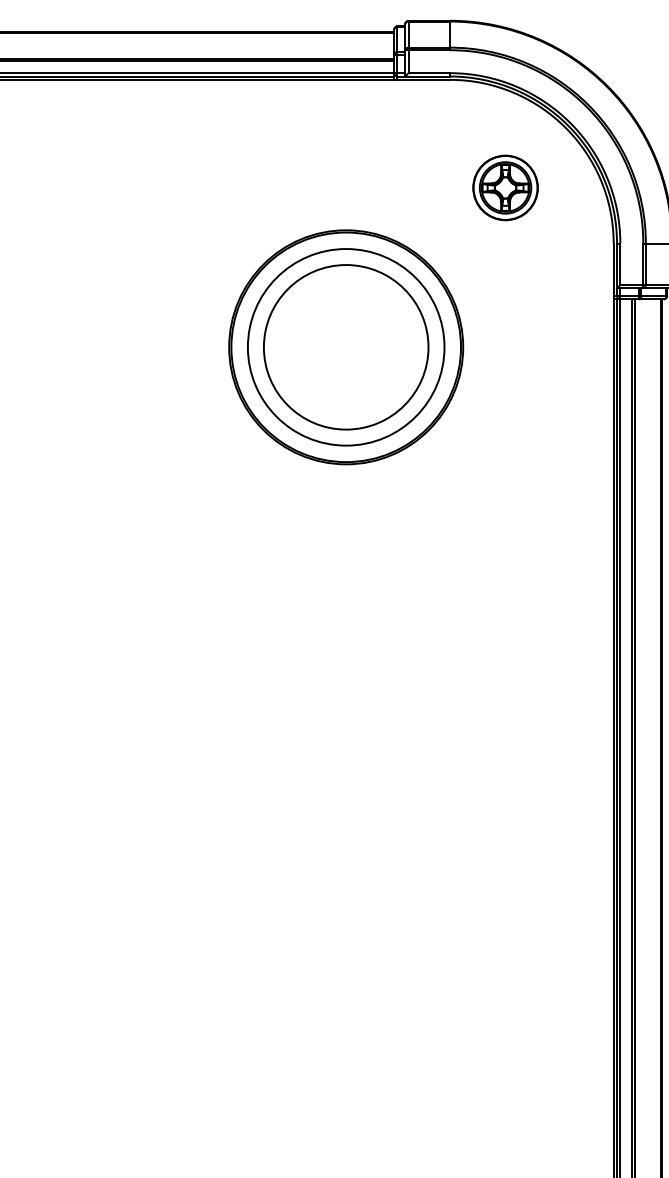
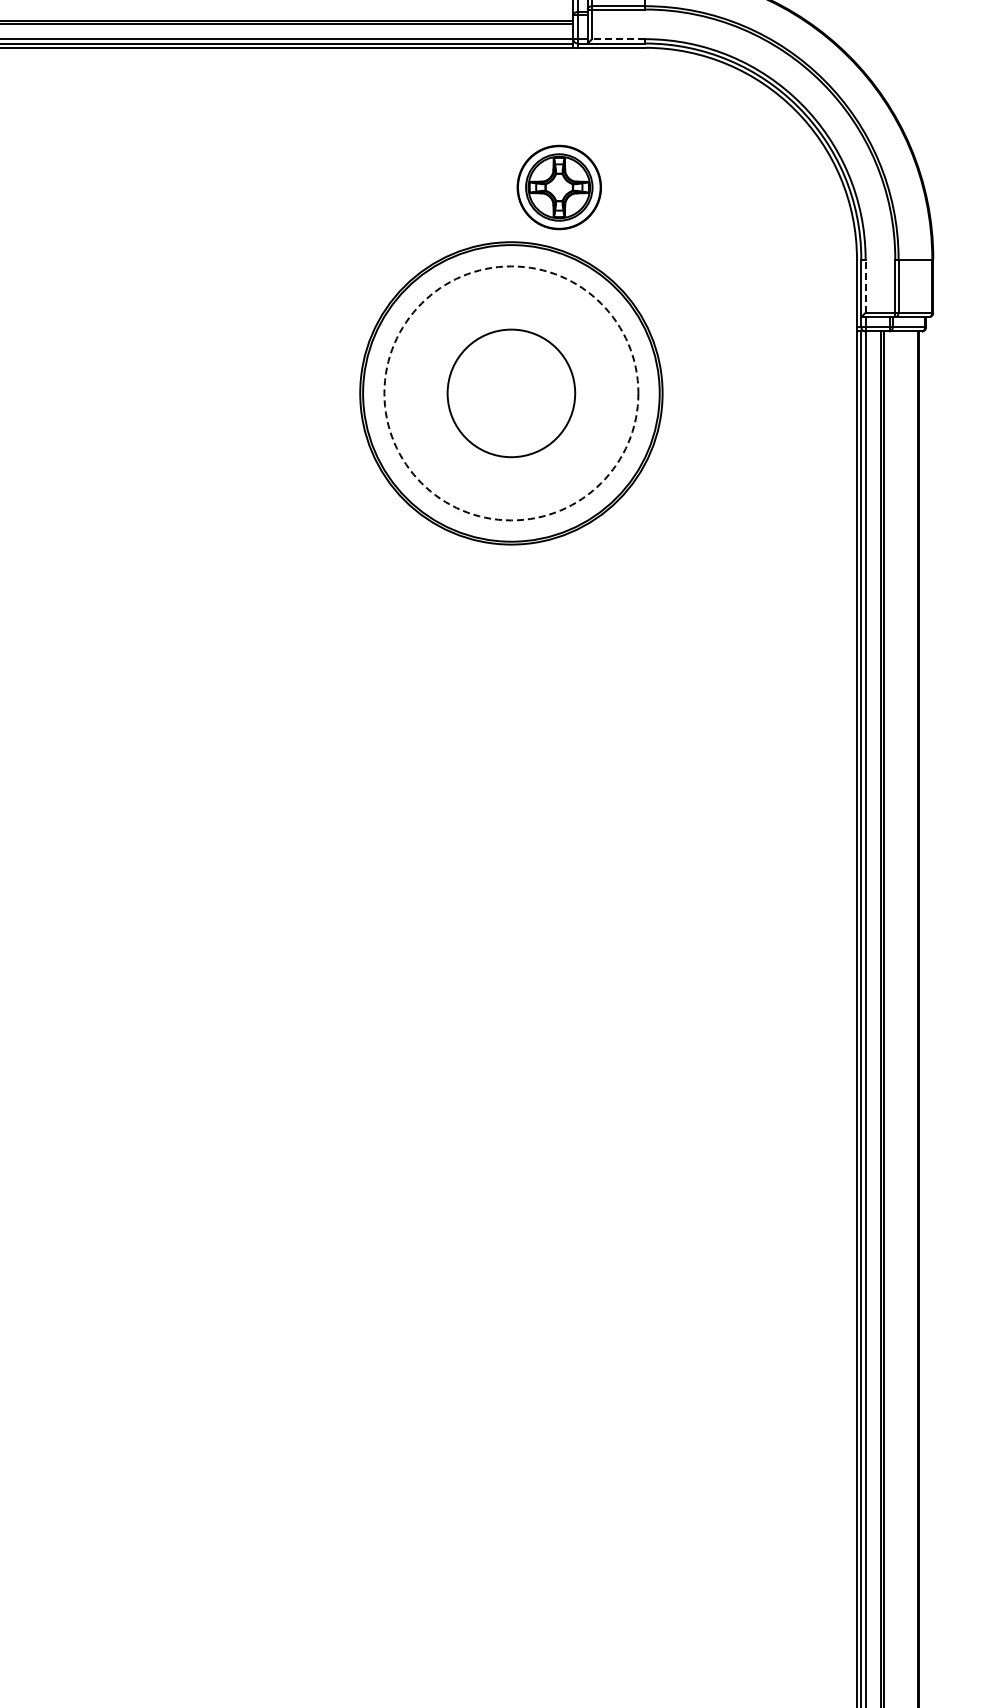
line: (429, 73) -> (618, 39), solid -> dashed
part: (504, 187) -> (558, 187), moved
line: (620, 264) -> (865, 286), solid -> dashed
circle: (346, 347) -> (511, 393), size x0.6
circle: (346, 347) -> (511, 393), solid -> dashed

